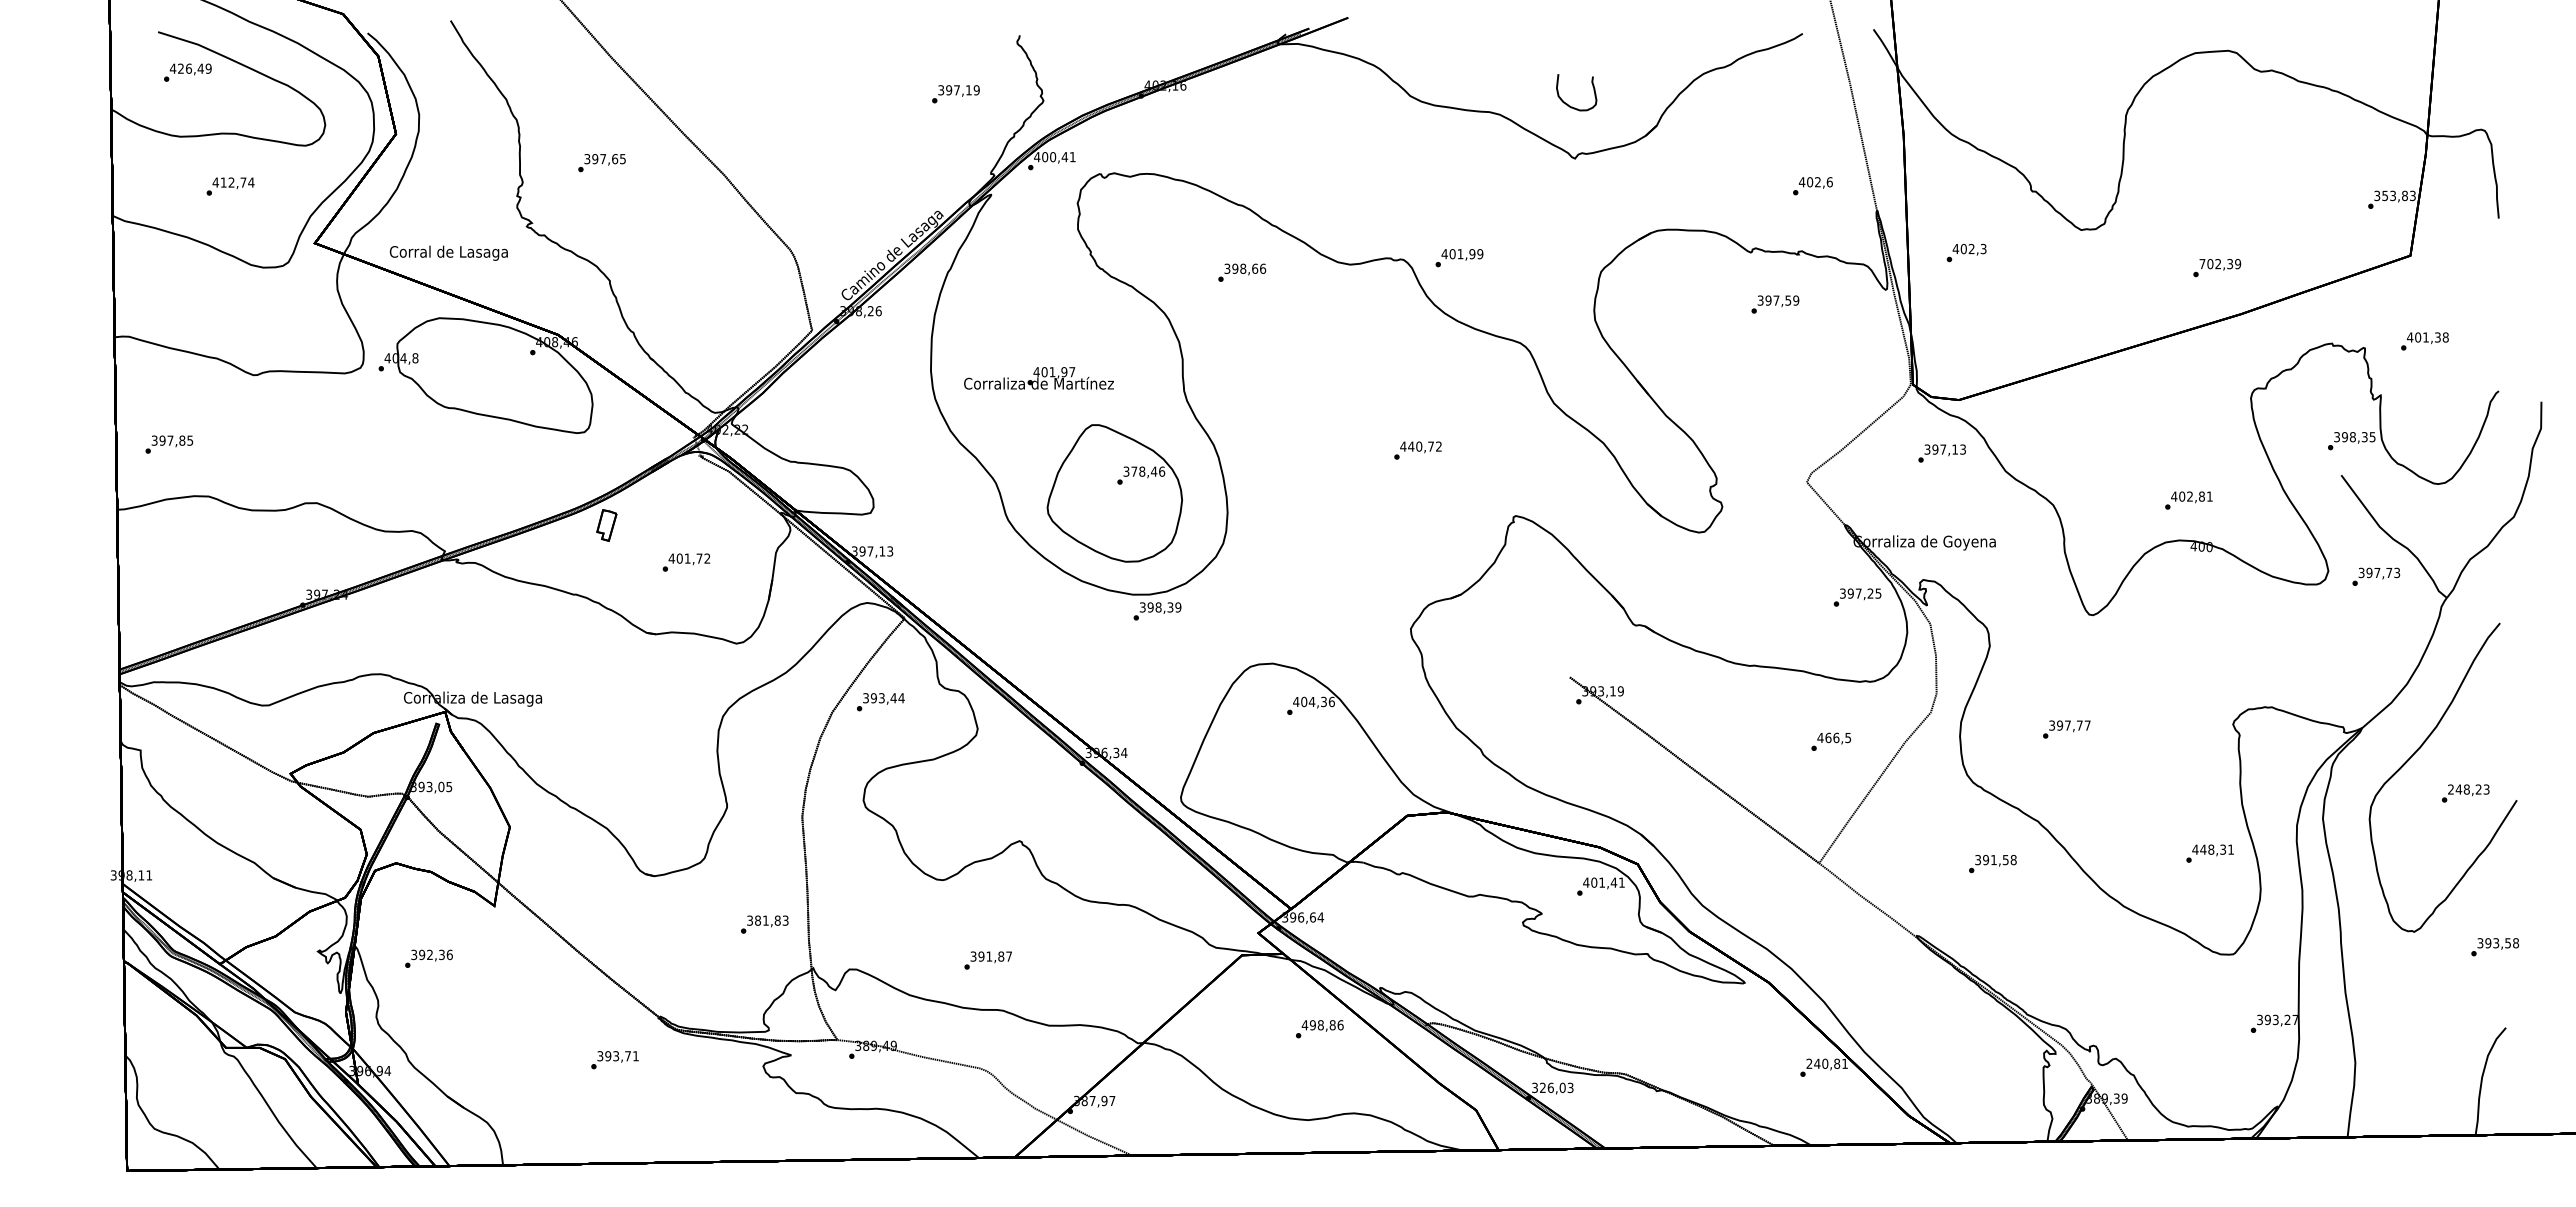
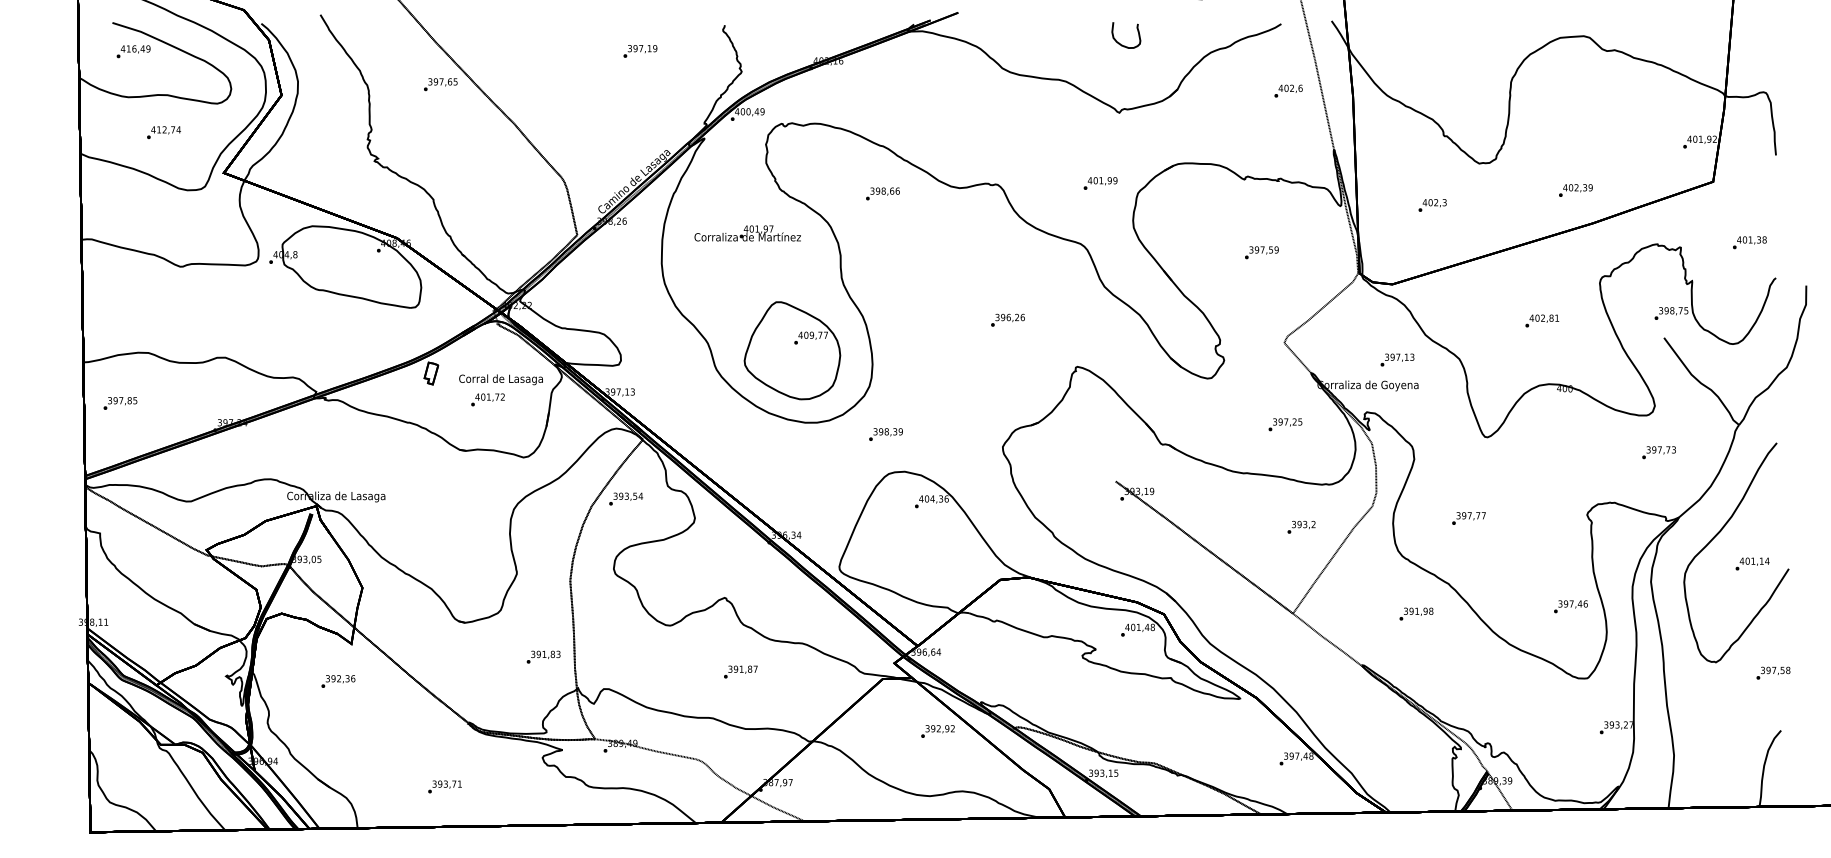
text: (180, 68) -> (128, 48), 426,49 -> 416,49
text: (955, 94) -> (640, 51), moved
part: (1567, 103) -> (1119, 43), moved
text: (1072, 157) -> (762, 112), 400,41 -> 400,49
text: (601, 163) -> (440, 85), moved
text: (1812, 186) -> (1288, 91), moved
text: (2394, 195) -> (1701, 139), 353,83 -> 401,92
text: (448, 252) -> (500, 379), moved
text: (1966, 253) -> (1432, 205), moved
text: (1459, 258) -> (1100, 183), moved
text: (2202, 264) -> (1565, 188), 702,39 -> 402,39
text: (1775, 304) -> (1261, 252), moved
text: (2424, 341) -> (1749, 242), moved
text: (1038, 378) -> (747, 233), moved
text: (2364, 437) -> (1680, 311), 398,35 -> 398,75
text: (169, 444) -> (120, 403), moved
text: (1421, 446) -> (1010, 317), 440,72 -> 396,26
text: (1941, 453) -> (1396, 360), moved
text: (1144, 471) -> (813, 335), 378,46 -> 409,77
text: (2188, 500) -> (1541, 320), moved
text: (2376, 576) -> (1659, 452), moved
text: (1857, 597) -> (1285, 424), moved
text: (1157, 611) -> (886, 434), moved
text: (893, 698) -> (635, 496), 393,44 -> 393,54
text: (1834, 737) -> (1303, 524), 466,5 -> 393,2
text: (2468, 789) -> (1754, 561), 248,23 -> 401,14
text: (2213, 849) -> (1573, 603), 448,31 -> 397,46
text: (2005, 859) -> (1425, 610), 391,58 -> 391,98
text: (1621, 882) -> (1152, 627), 401,41 -> 401,48
text: (758, 920) -> (539, 654), 381,83 -> 391,83
text: (2496, 943) -> (1774, 670), 393,58 -> 397,58
text: (428, 958) -> (338, 681), moved
text: (987, 960) -> (740, 672), moved
text: (1322, 1025) -> (940, 728), 498,86 -> 392,92
text: (614, 1060) -> (444, 787), moved
text: (1827, 1063) -> (1298, 755), 240,81 -> 397,48
text: (1556, 1087) -> (1106, 772), 326,03 -> 393,15

